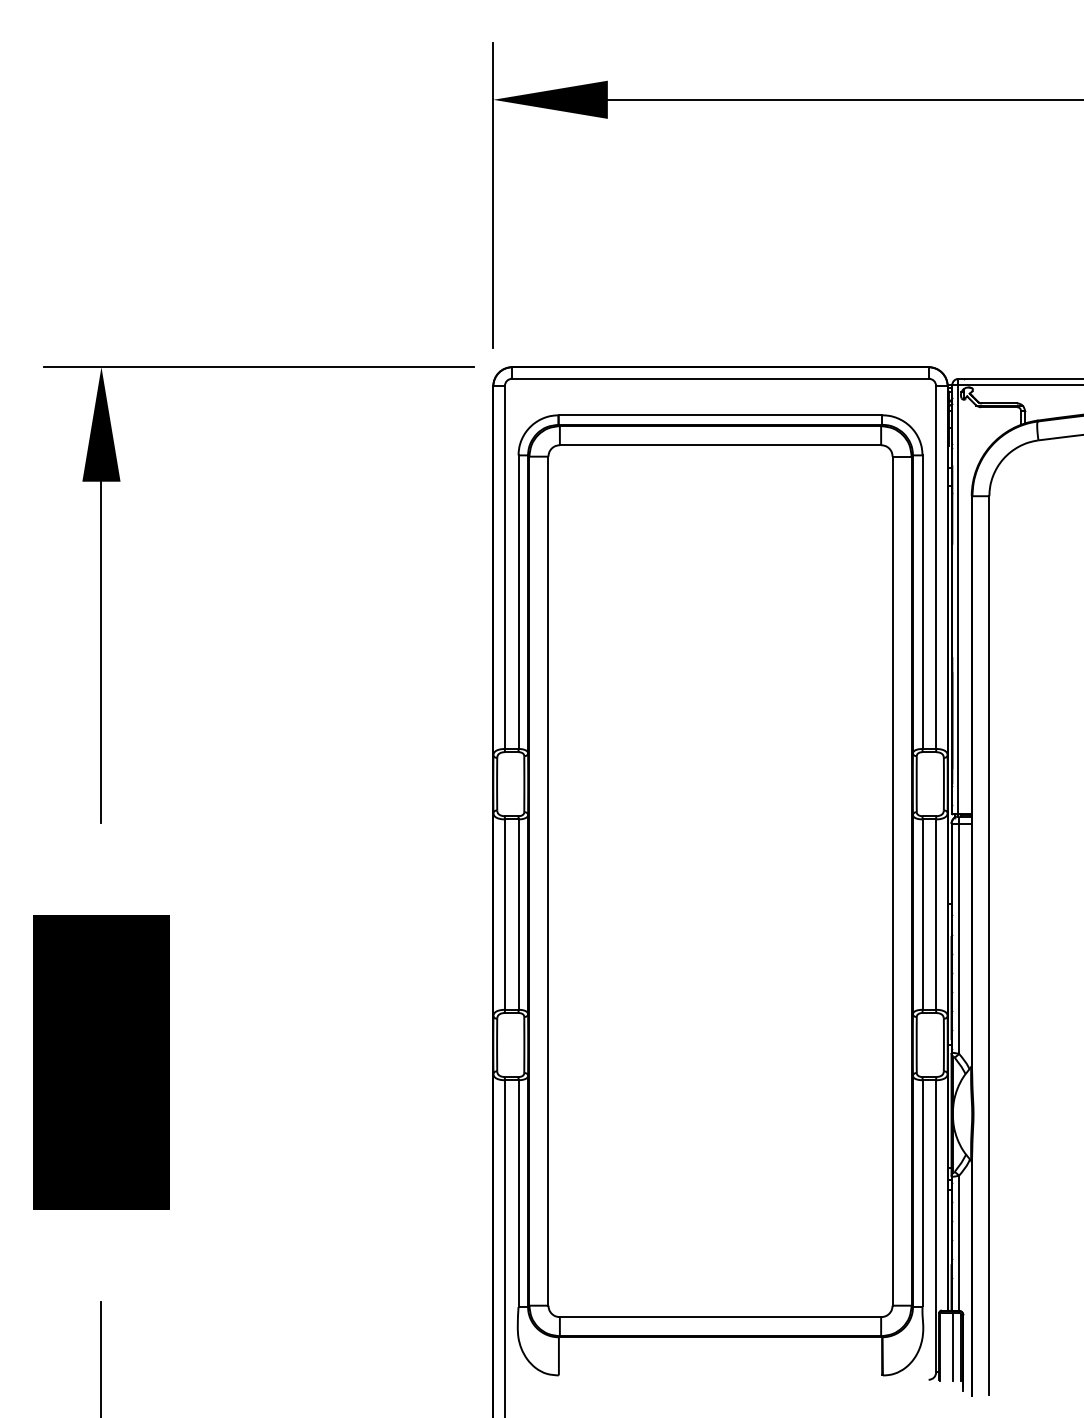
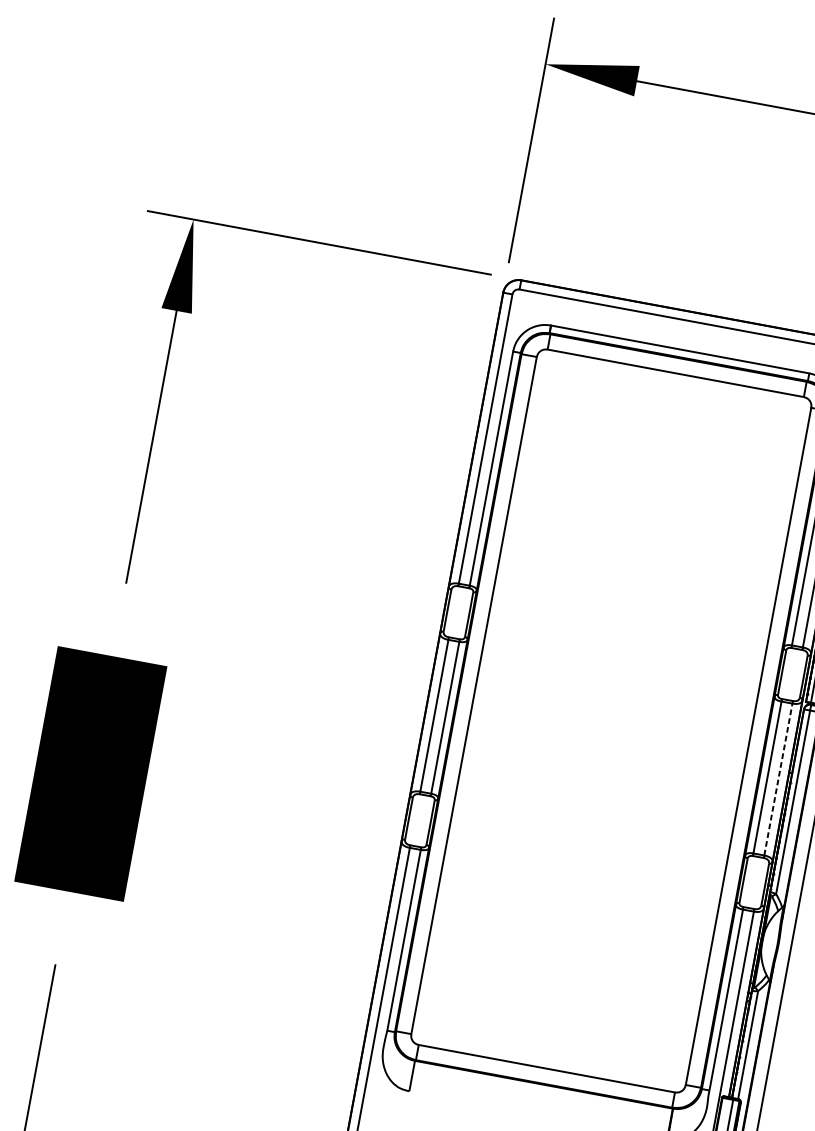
line: (936, 914) -> (778, 779), solid -> dashed

